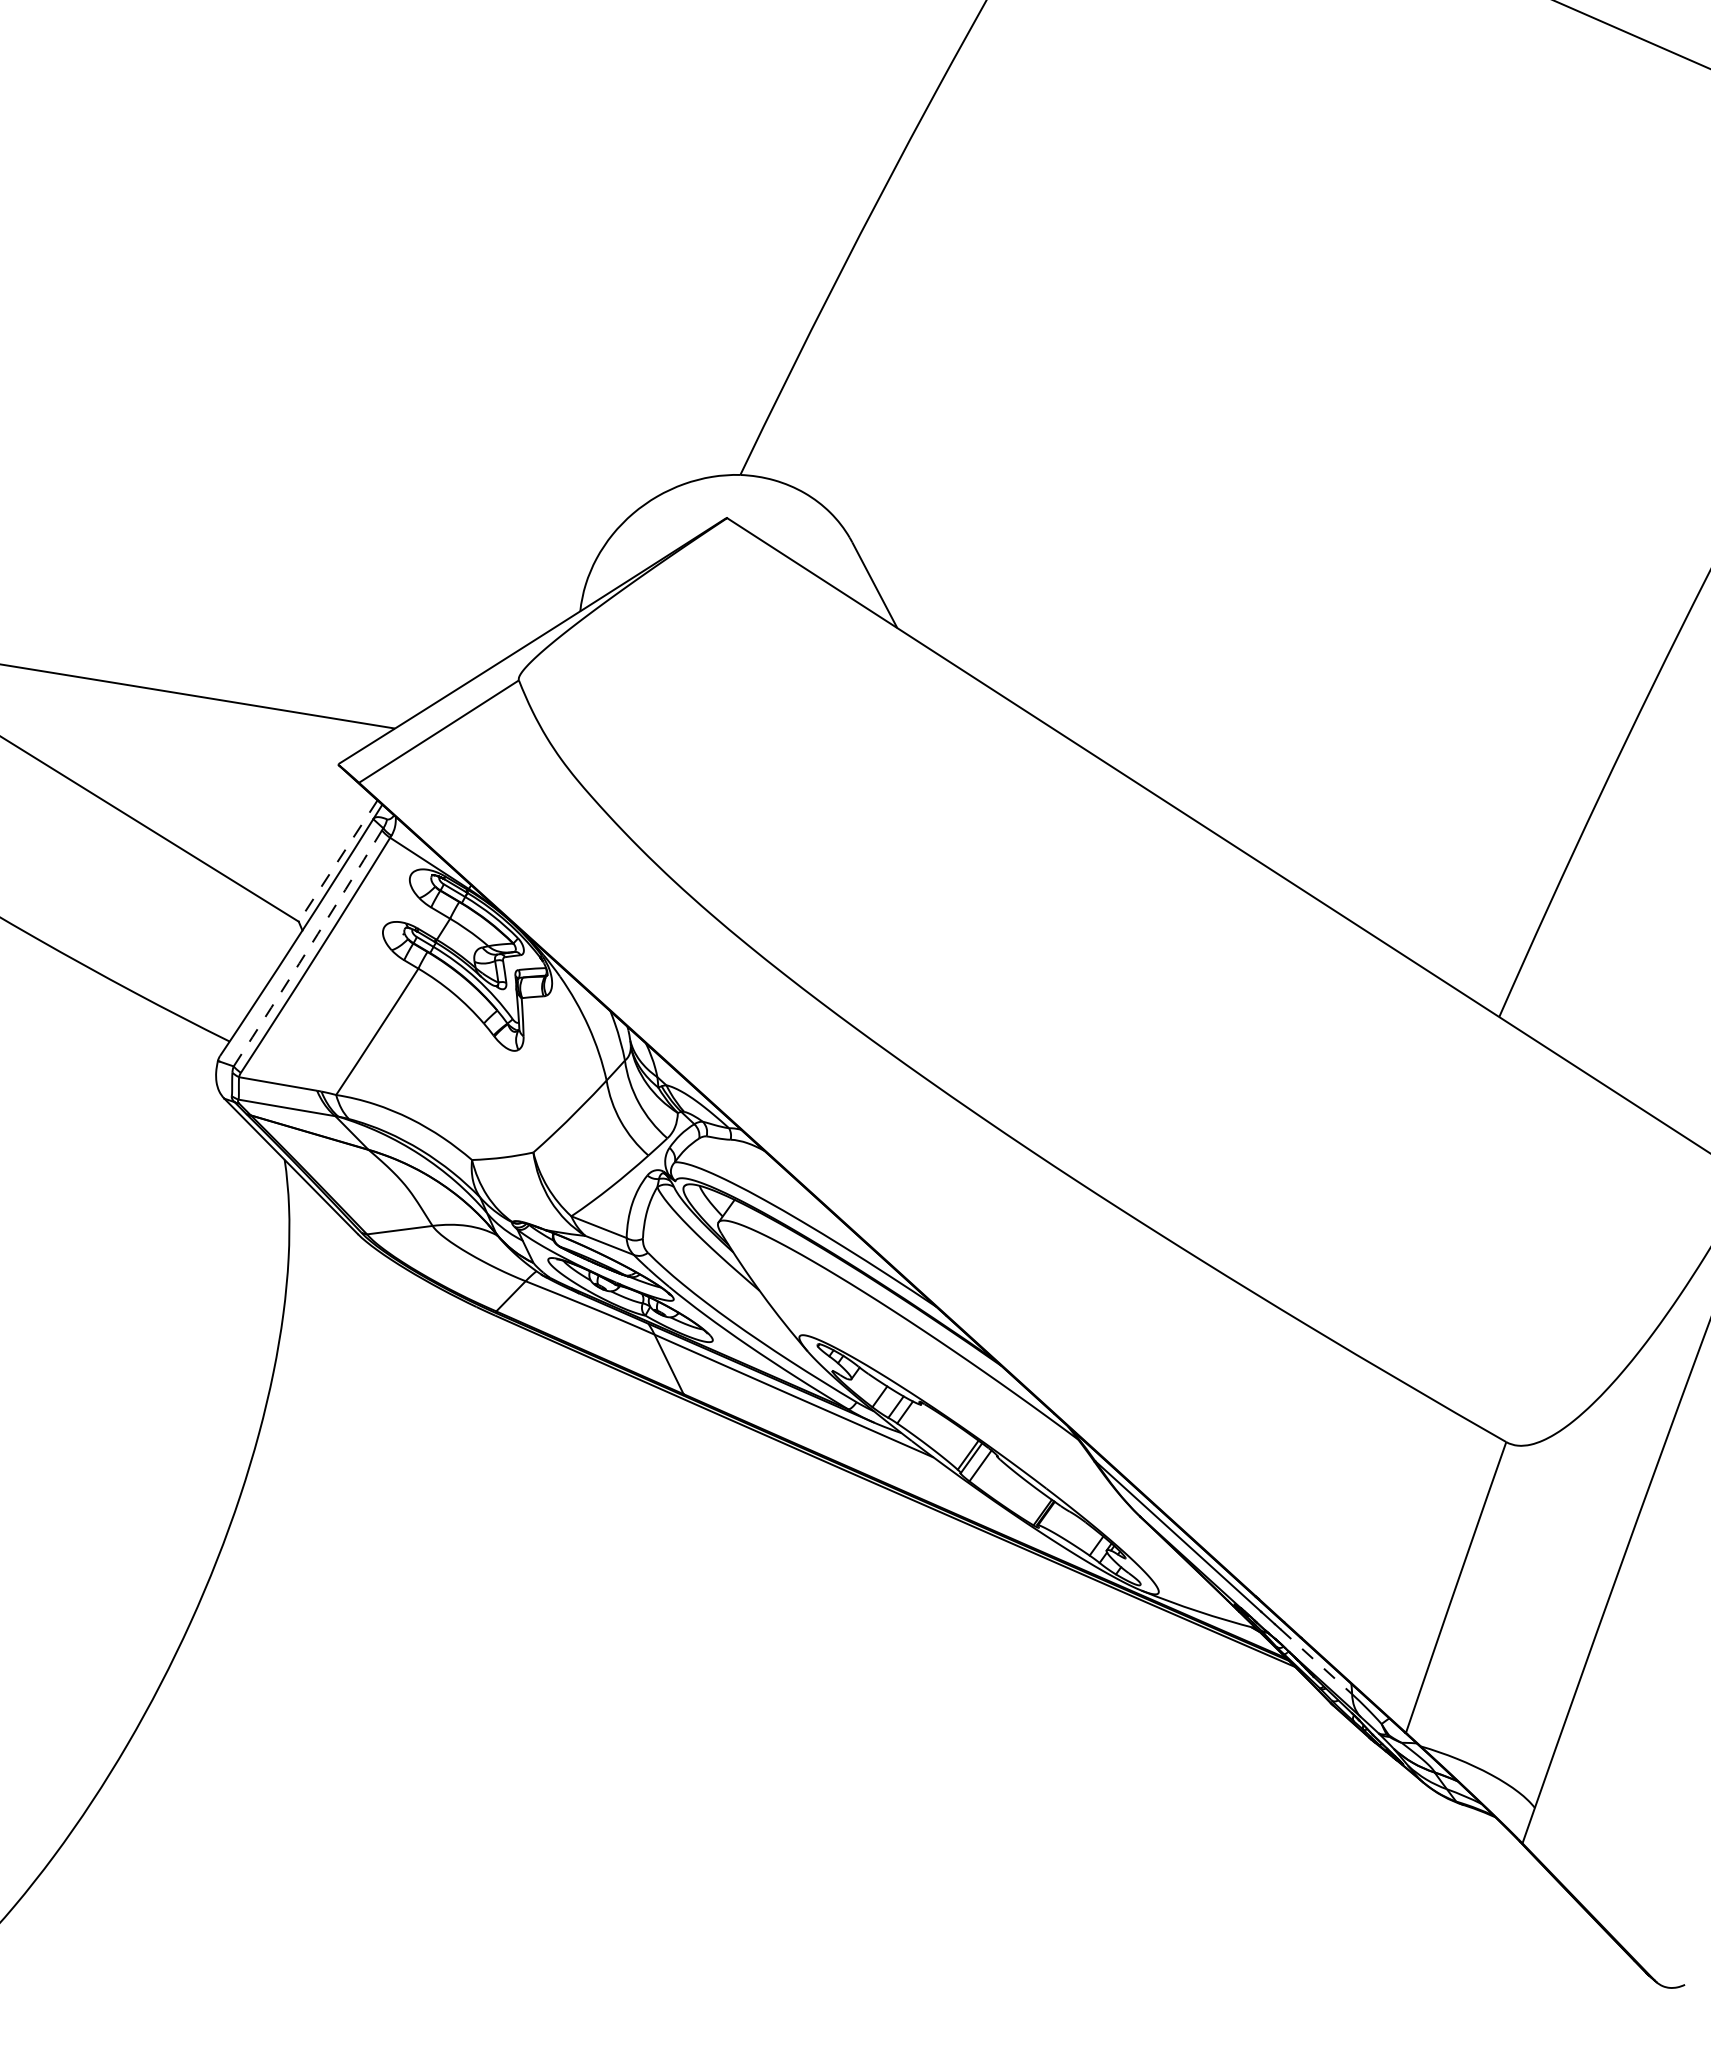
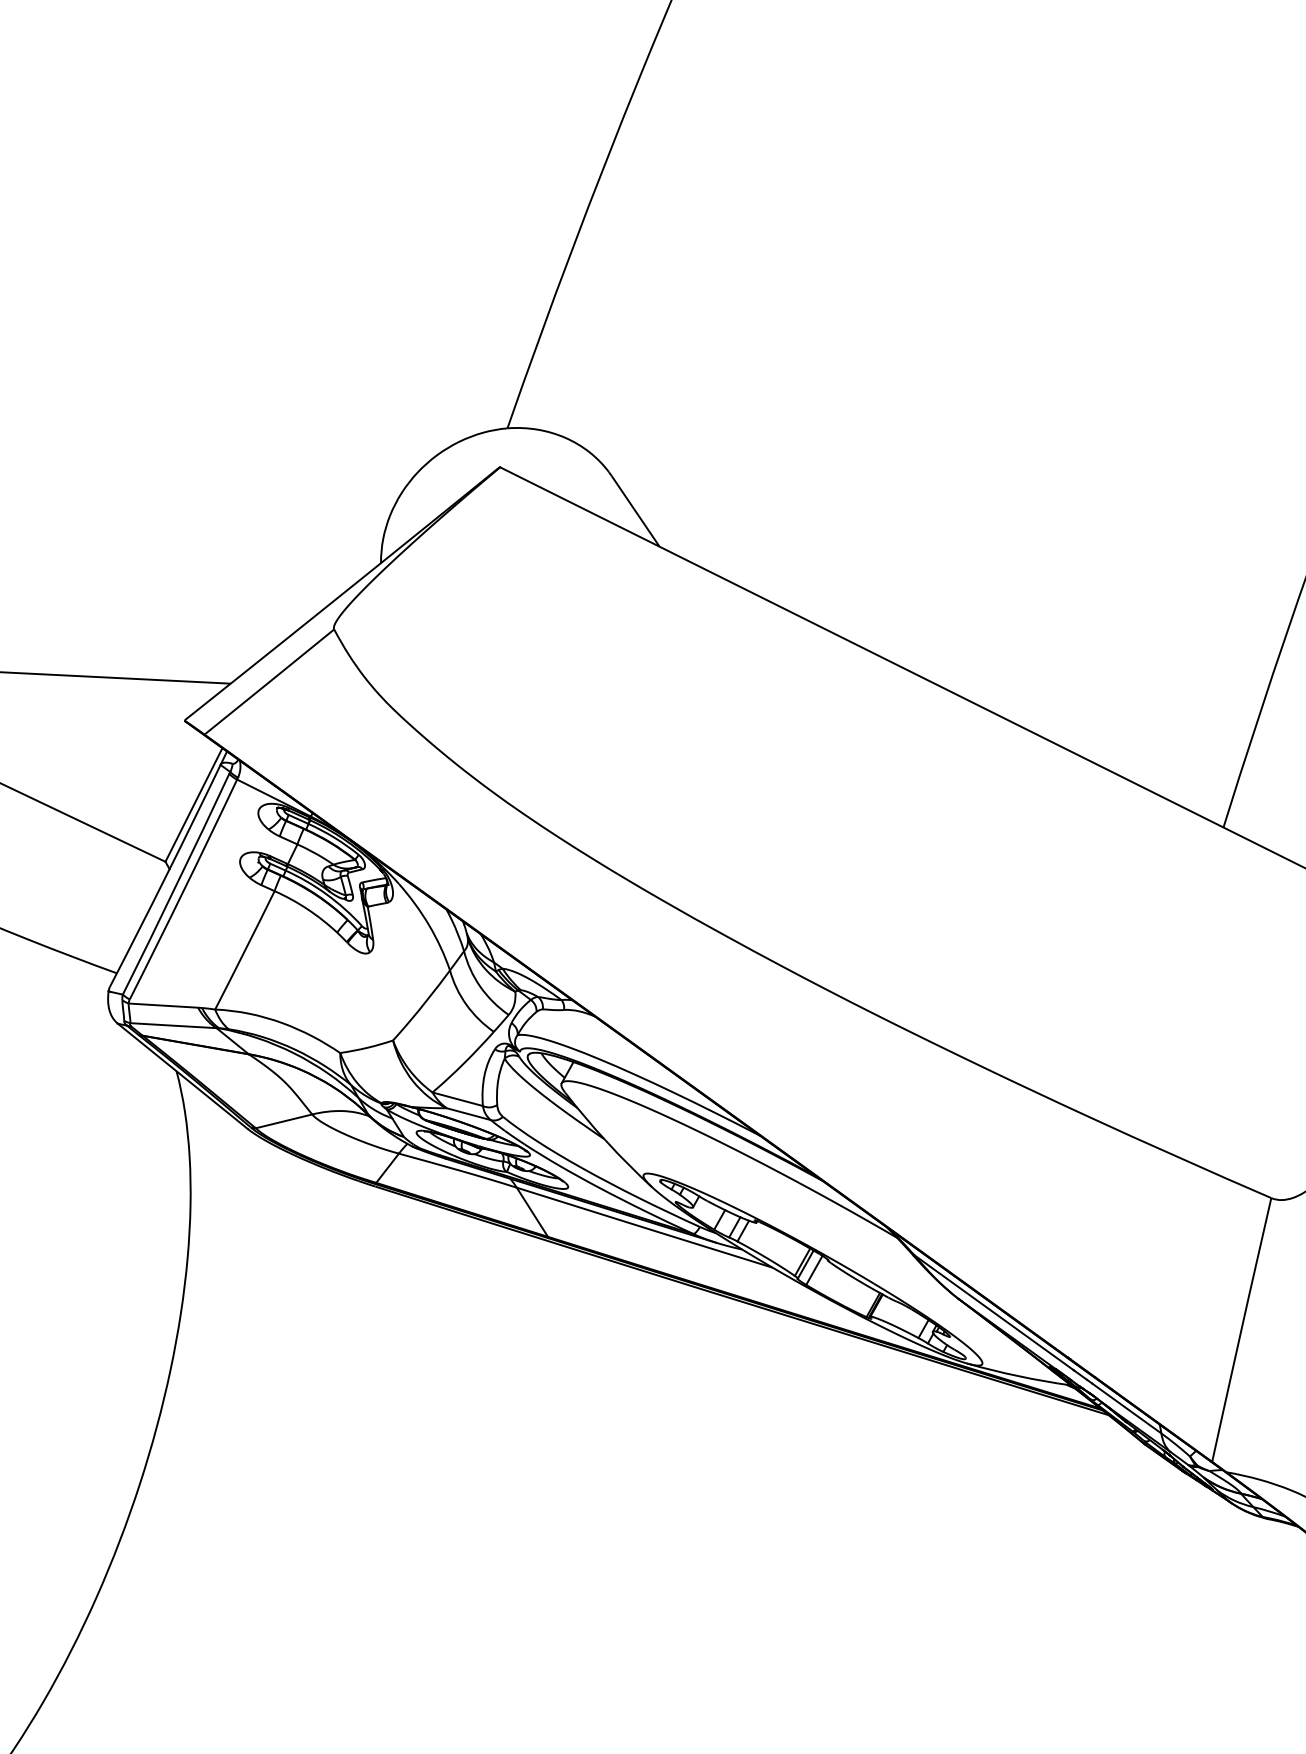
line: (337, 861) -> (193, 805), dashed -> solid
arc: (308, 948) -> (176, 884), dashed -> solid
line: (1316, 1662) -> (1127, 1409), dashed -> solid

